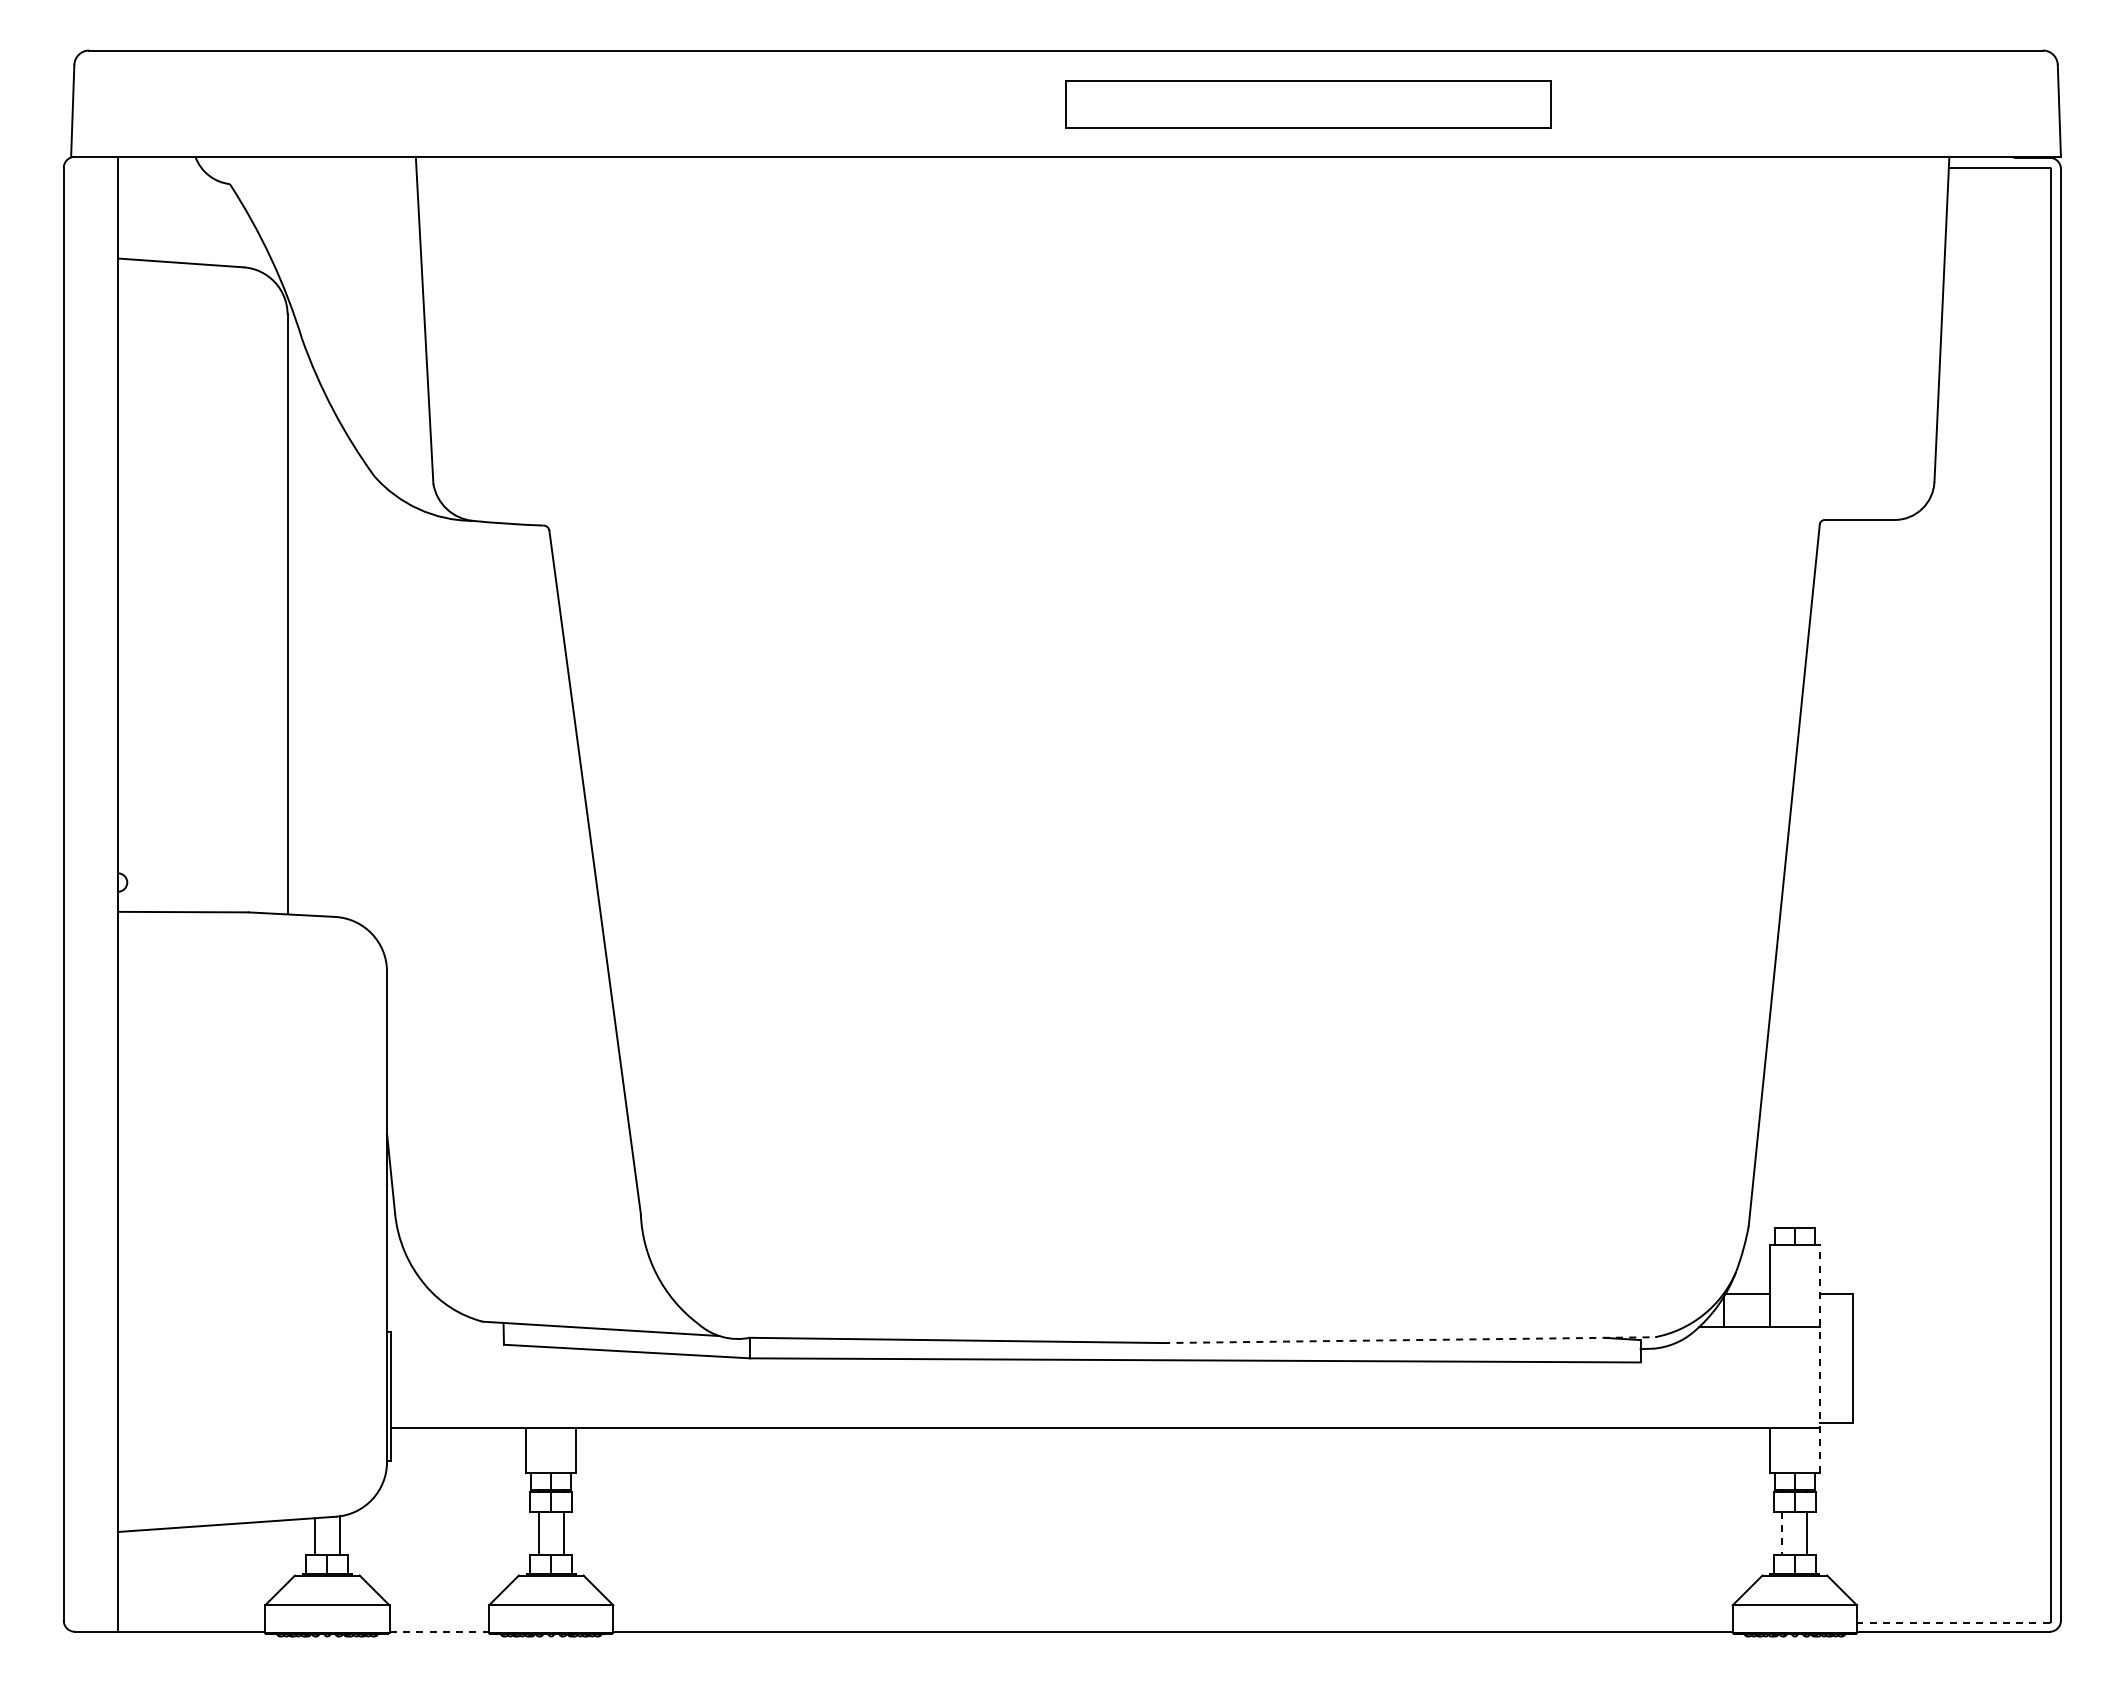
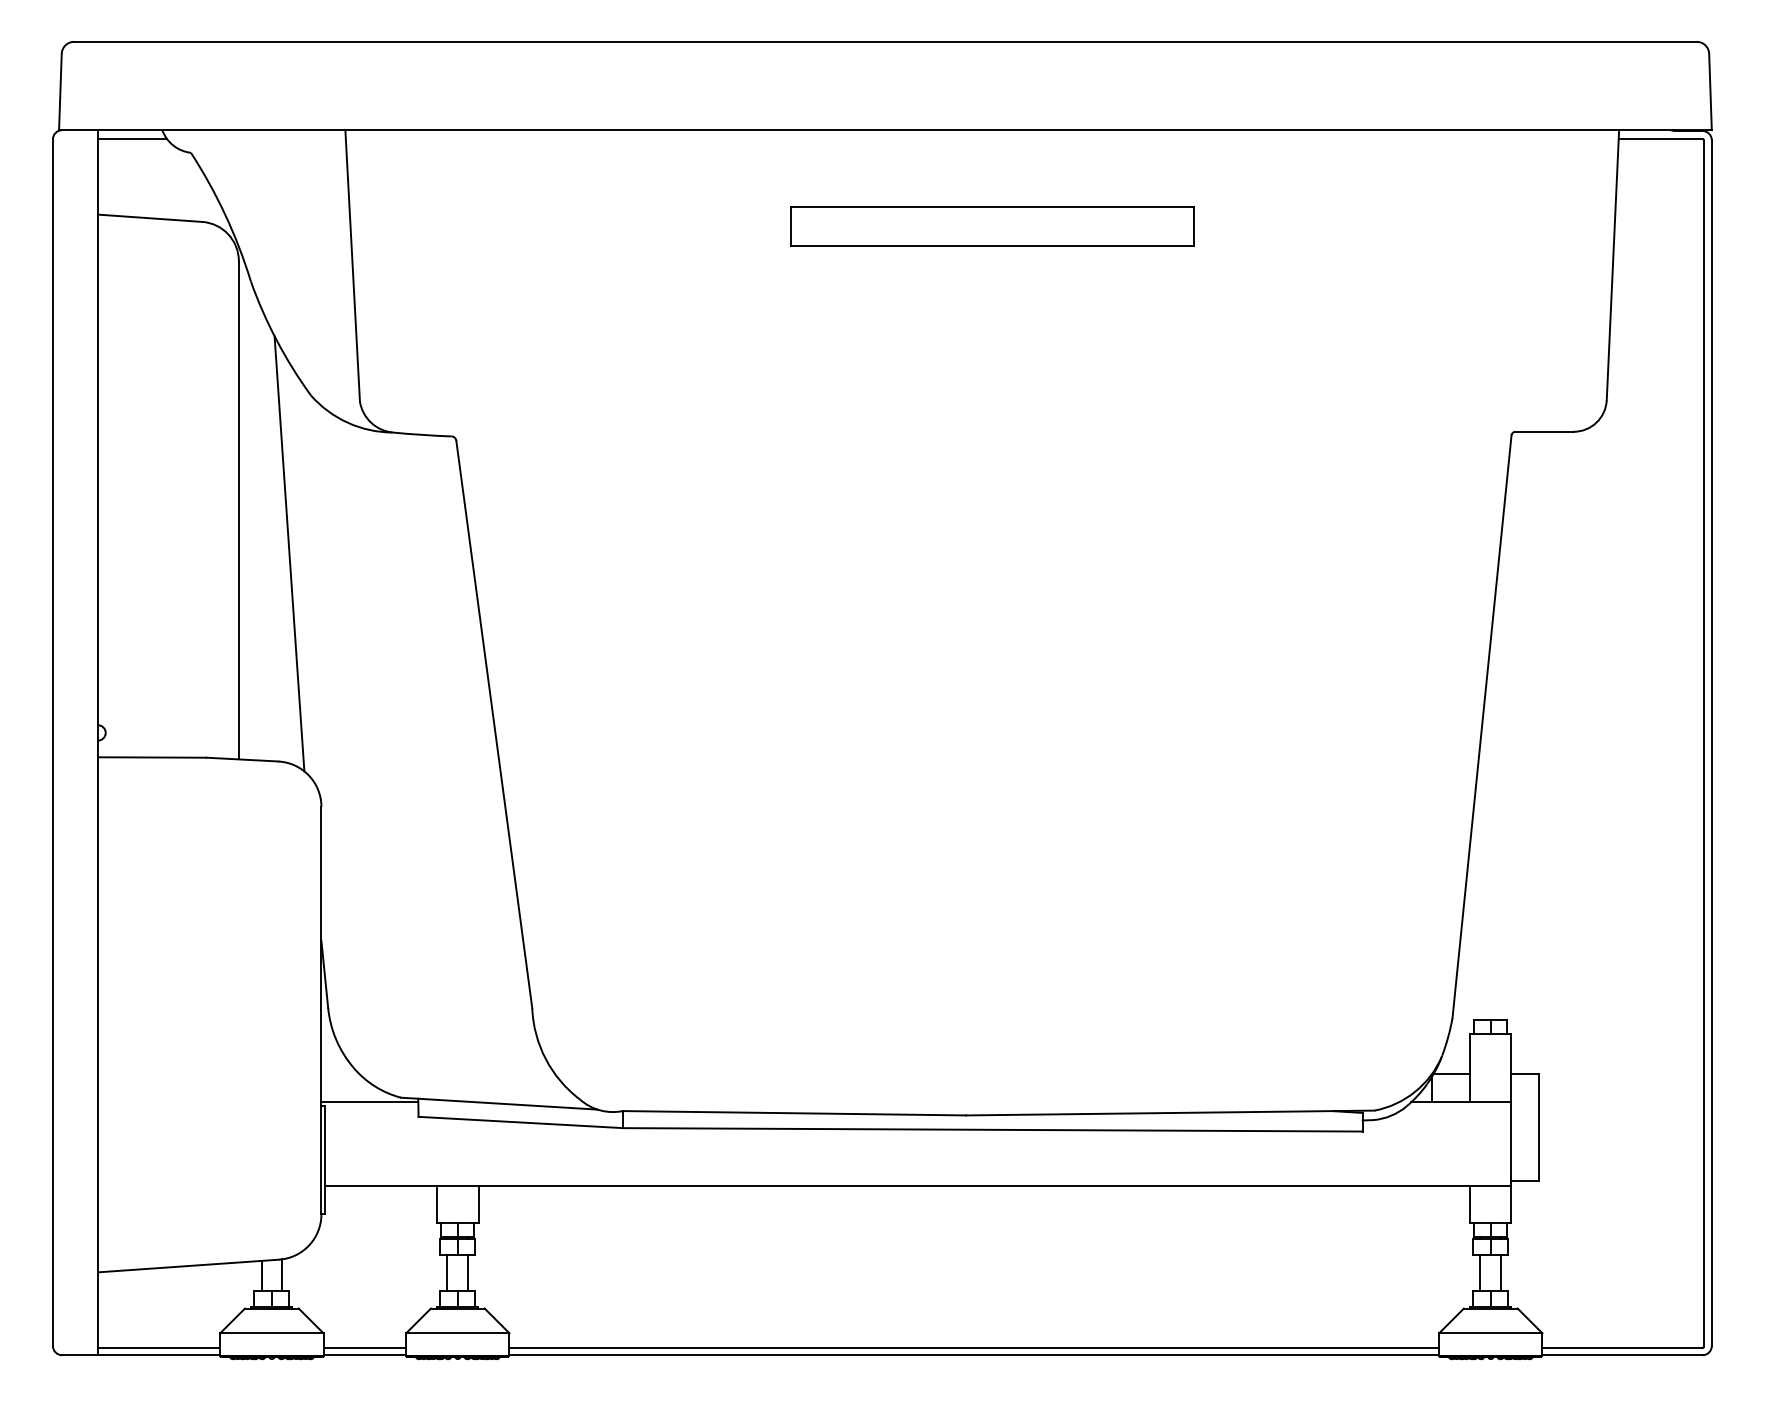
part: (1308, 104) -> (992, 226), moved
line: (159, 167) -> (132, 139), added
line: (348, 666) -> (289, 553), added
line: (445, 1327) -> (370, 1102), added
line: (1409, 1340) -> (1170, 1113), dashed -> solid
line: (1819, 1358) -> (1511, 1128), dashed -> solid
line: (1782, 1533) -> (1480, 1273), dashed -> solid
line: (191, 1622) -> (159, 1347), added
line: (439, 1622) -> (365, 1347), added
line: (1172, 1622) -> (973, 1347), added
line: (1952, 1622) -> (1621, 1347), dashed -> solid
line: (439, 1631) -> (365, 1355), dashed -> solid

